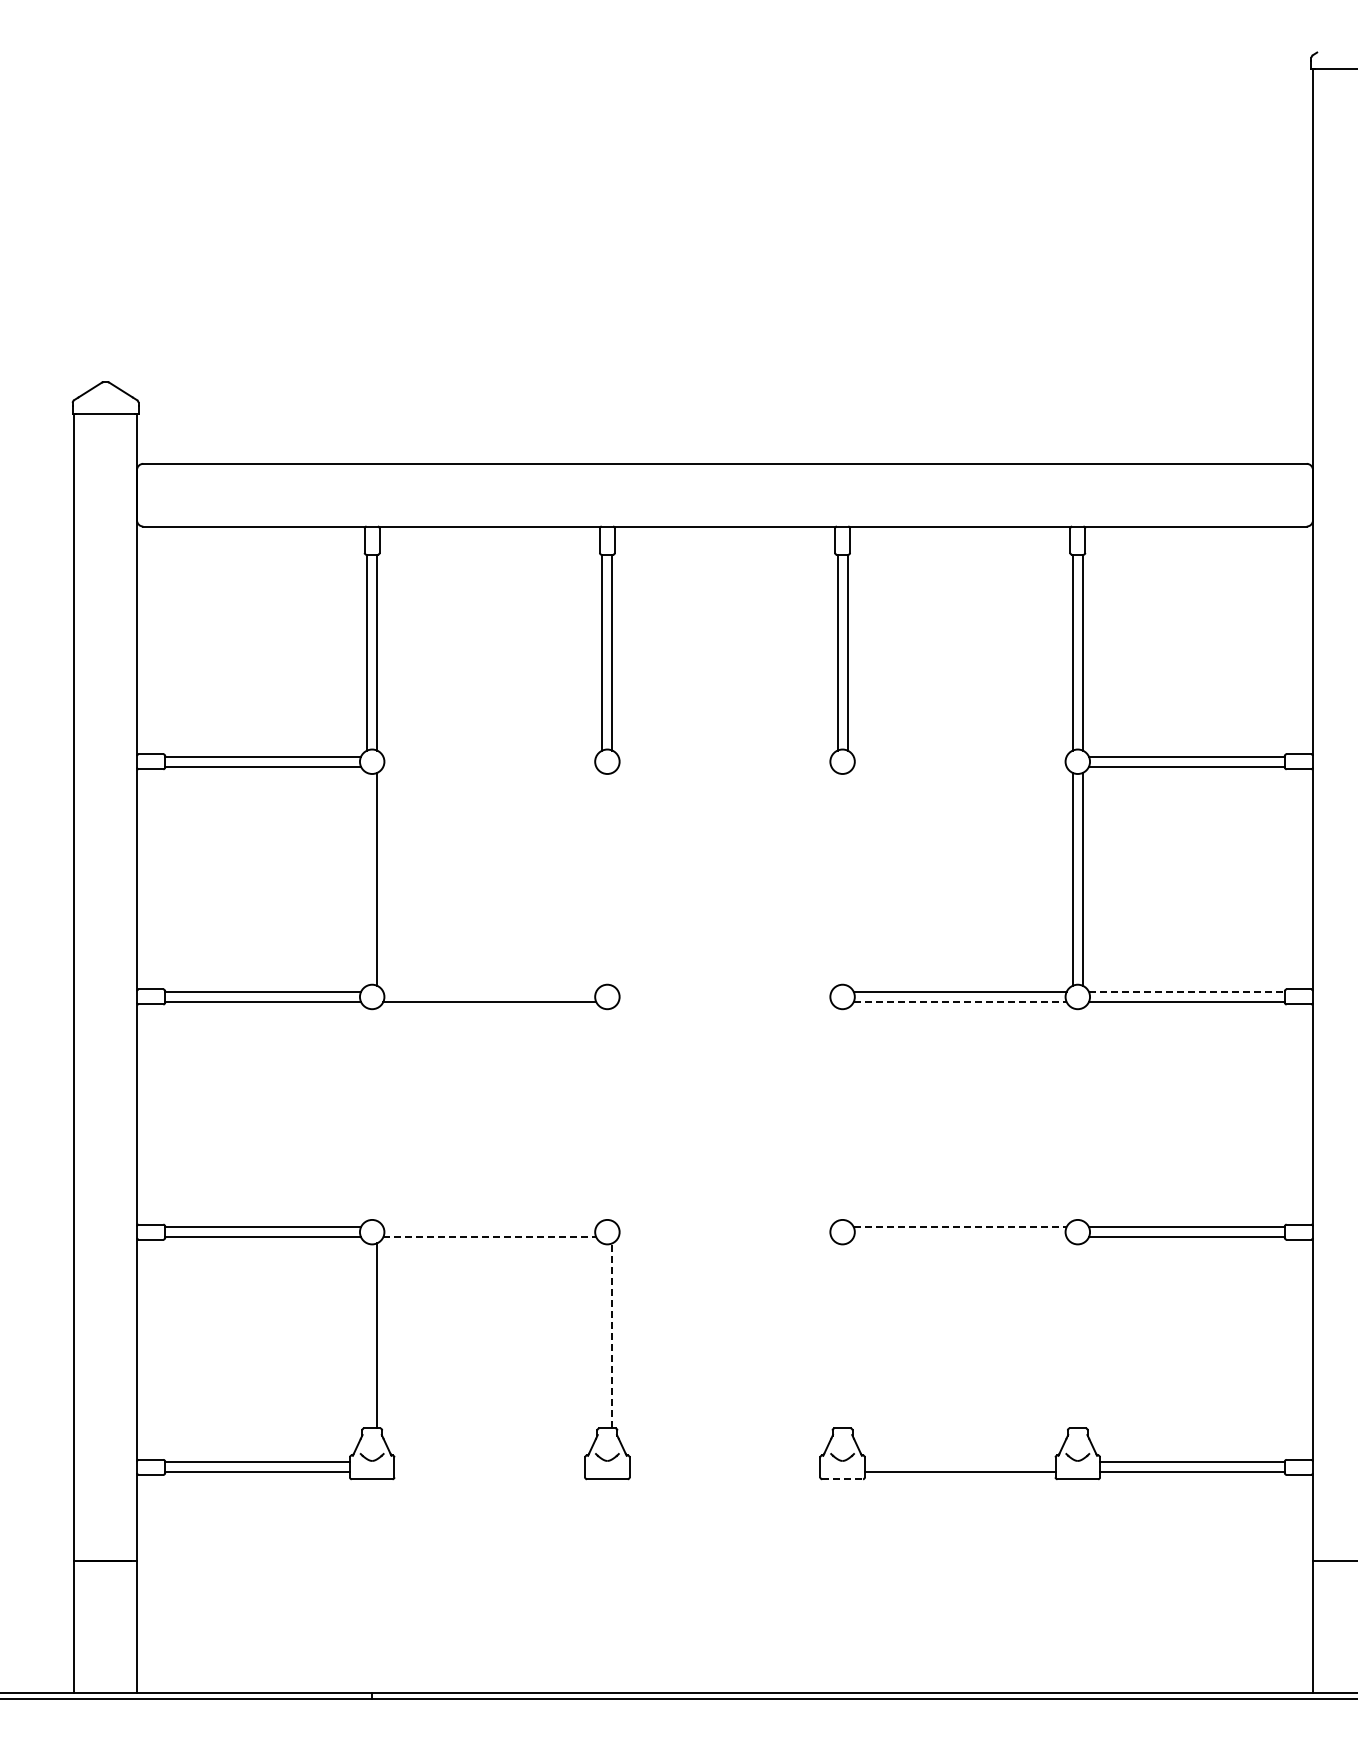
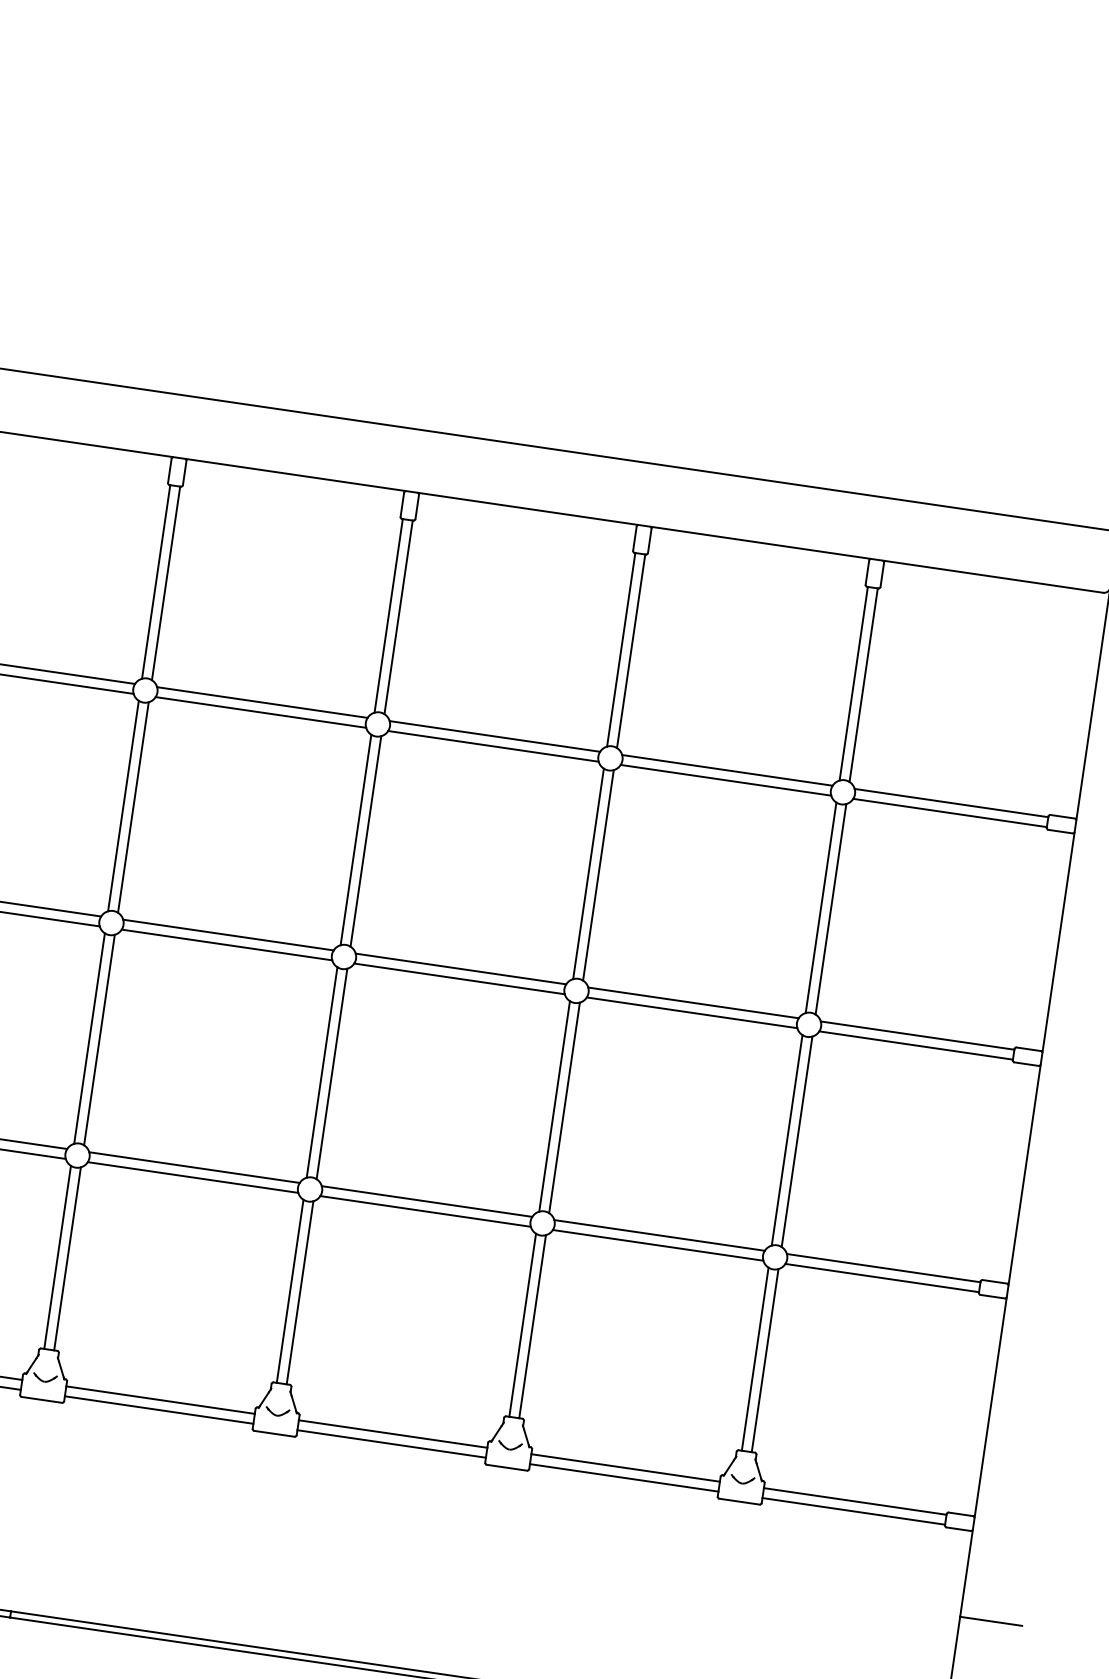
line: (489, 756) -> (262, 702), added
line: (724, 756) -> (494, 736), added
line: (959, 756) -> (726, 770), added
line: (489, 766) -> (260, 712), added
line: (724, 766) -> (493, 746), added
line: (959, 766) -> (725, 779), added
line: (367, 878) -> (123, 805), added
line: (602, 878) -> (356, 839), added
line: (612, 878) -> (366, 840), added
line: (837, 878) -> (588, 873), added
line: (847, 878) -> (598, 874), added
line: (489, 991) -> (228, 934), added
line: (724, 991) -> (460, 968), added
line: (1186, 991) -> (917, 1035), dashed -> solid
line: (724, 1001) -> (459, 978), added
line: (960, 1001) -> (692, 1012), dashed -> solid
line: (367, 1114) -> (89, 1038), added
line: (377, 1114) -> (99, 1040), added
line: (602, 1114) -> (322, 1072), added
line: (612, 1114) -> (332, 1073), added
line: (837, 1114) -> (554, 1106), added
line: (847, 1114) -> (564, 1107), added
line: (1072, 1114) -> (786, 1140), added
line: (1082, 1114) -> (796, 1141), added
line: (489, 1227) -> (194, 1167), added
line: (724, 1227) -> (426, 1201), added
line: (960, 1227) -> (659, 1235), dashed -> solid
line: (490, 1237) -> (193, 1177), dashed -> solid
line: (724, 1237) -> (425, 1211), added
line: (959, 1237) -> (657, 1245), added
line: (367, 1335) -> (57, 1257), added
line: (602, 1335) -> (290, 1290), added
line: (612, 1335) -> (300, 1292), dashed -> solid
line: (837, 1335) -> (522, 1324), added
line: (847, 1335) -> (532, 1326), added
line: (1072, 1335) -> (754, 1358), added
line: (1082, 1335) -> (764, 1360), added
line: (489, 1462) -> (160, 1400), added
line: (724, 1462) -> (392, 1434), added
line: (959, 1462) -> (624, 1468), added
line: (489, 1472) -> (158, 1410), added
line: (724, 1472) -> (391, 1444), added
line: (843, 1479) -> (507, 1468), dashed -> solid

